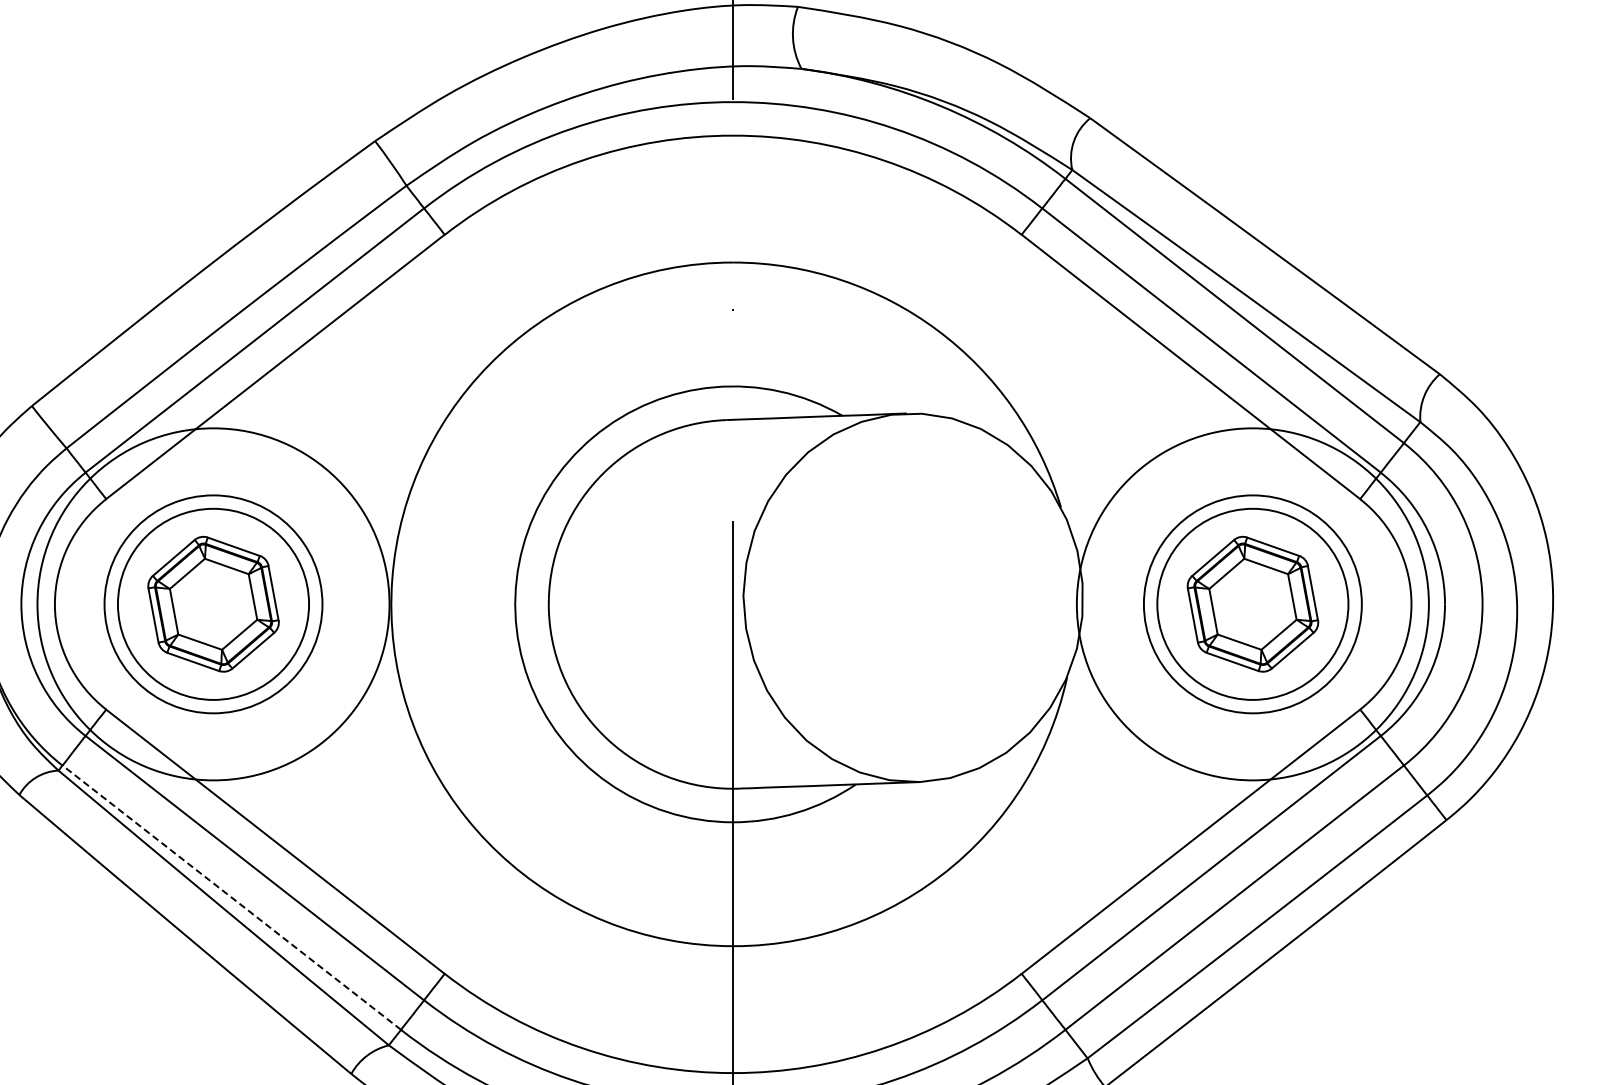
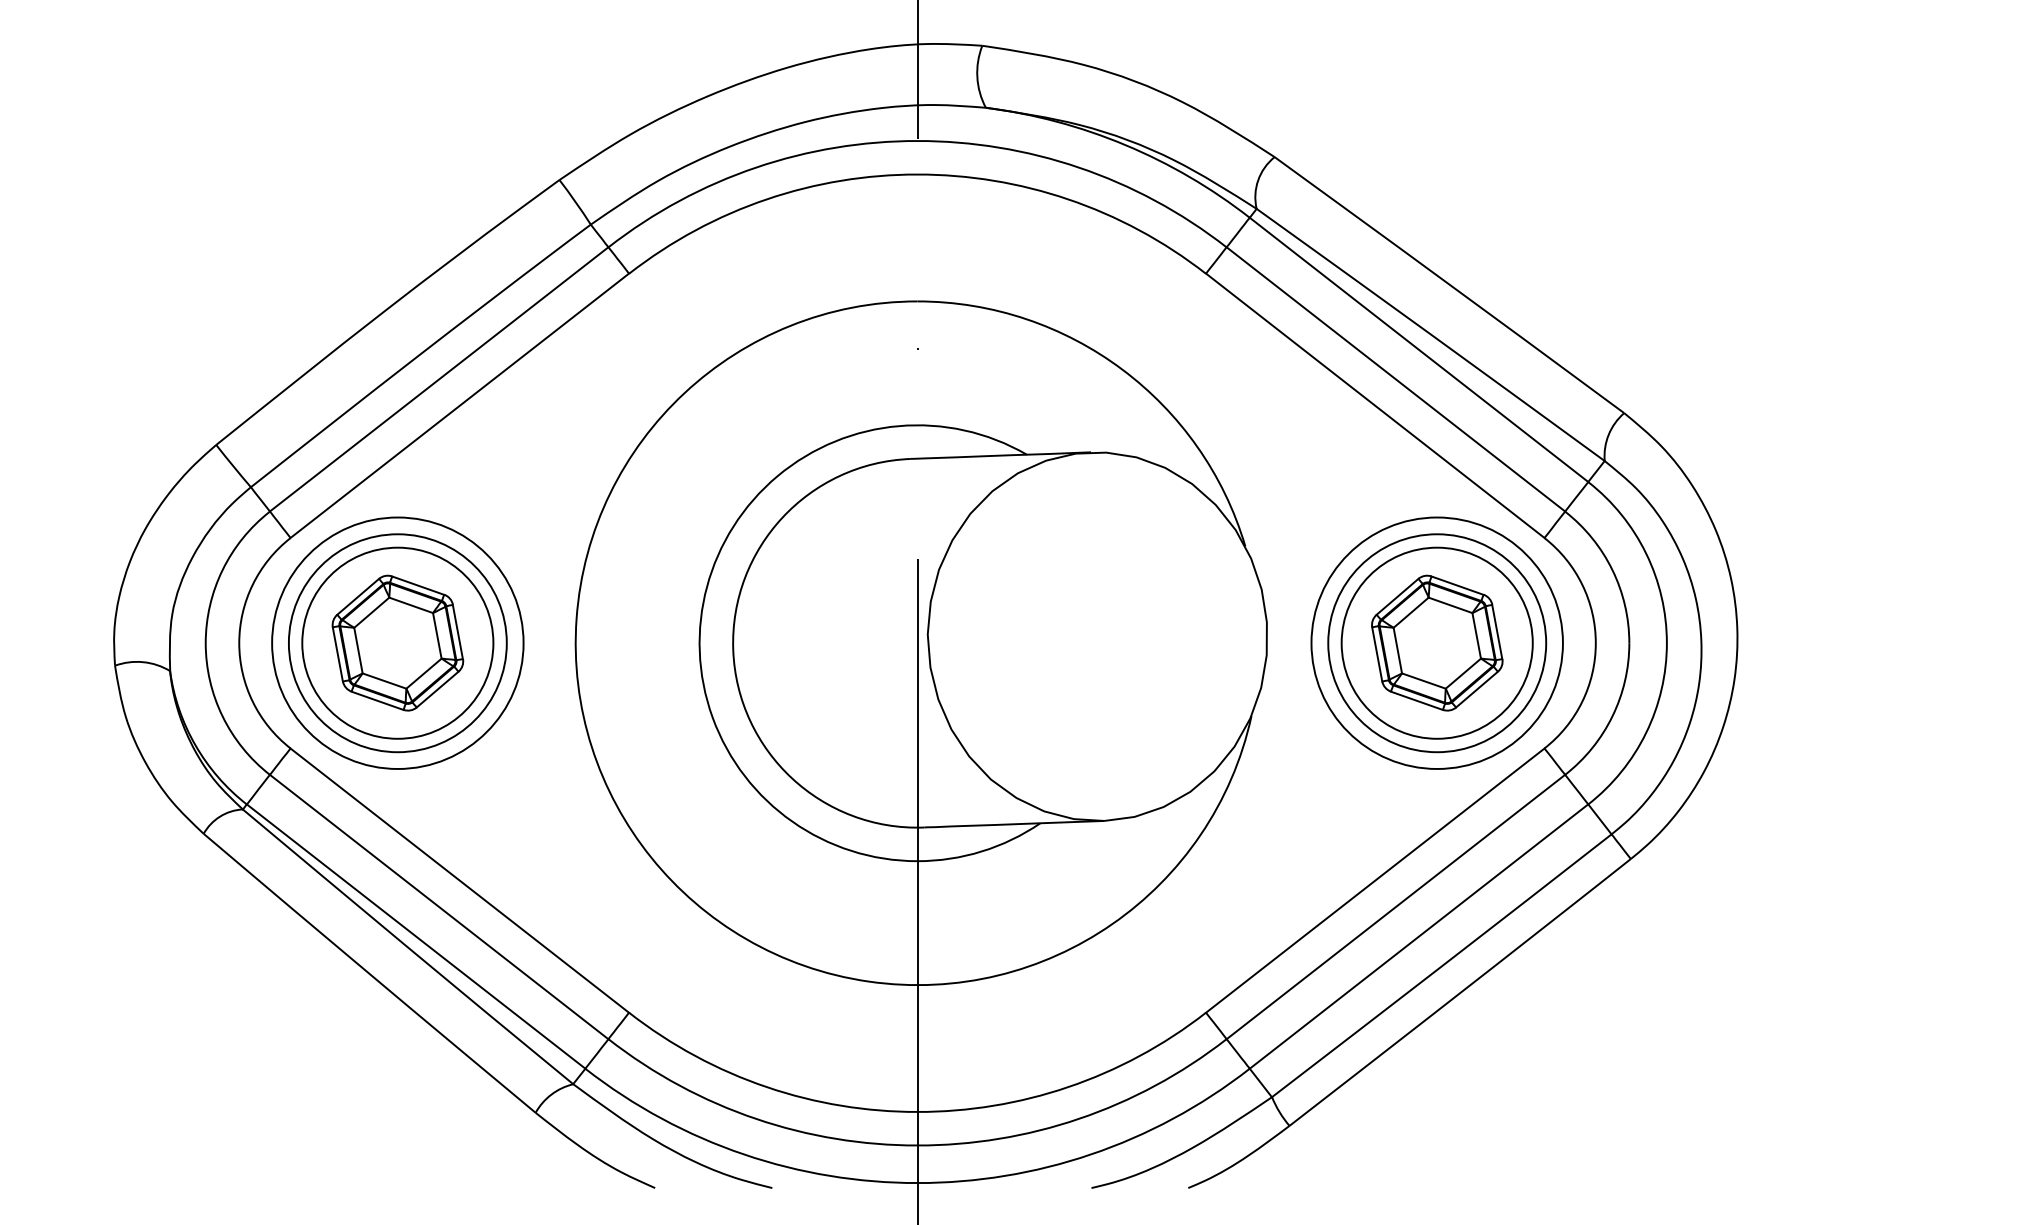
circle: (213, 603) -> (397, 642), size x0.71
circle: (1252, 603) -> (1436, 642), size x0.71
line: (232, 897) -> (416, 936), dashed -> solid

